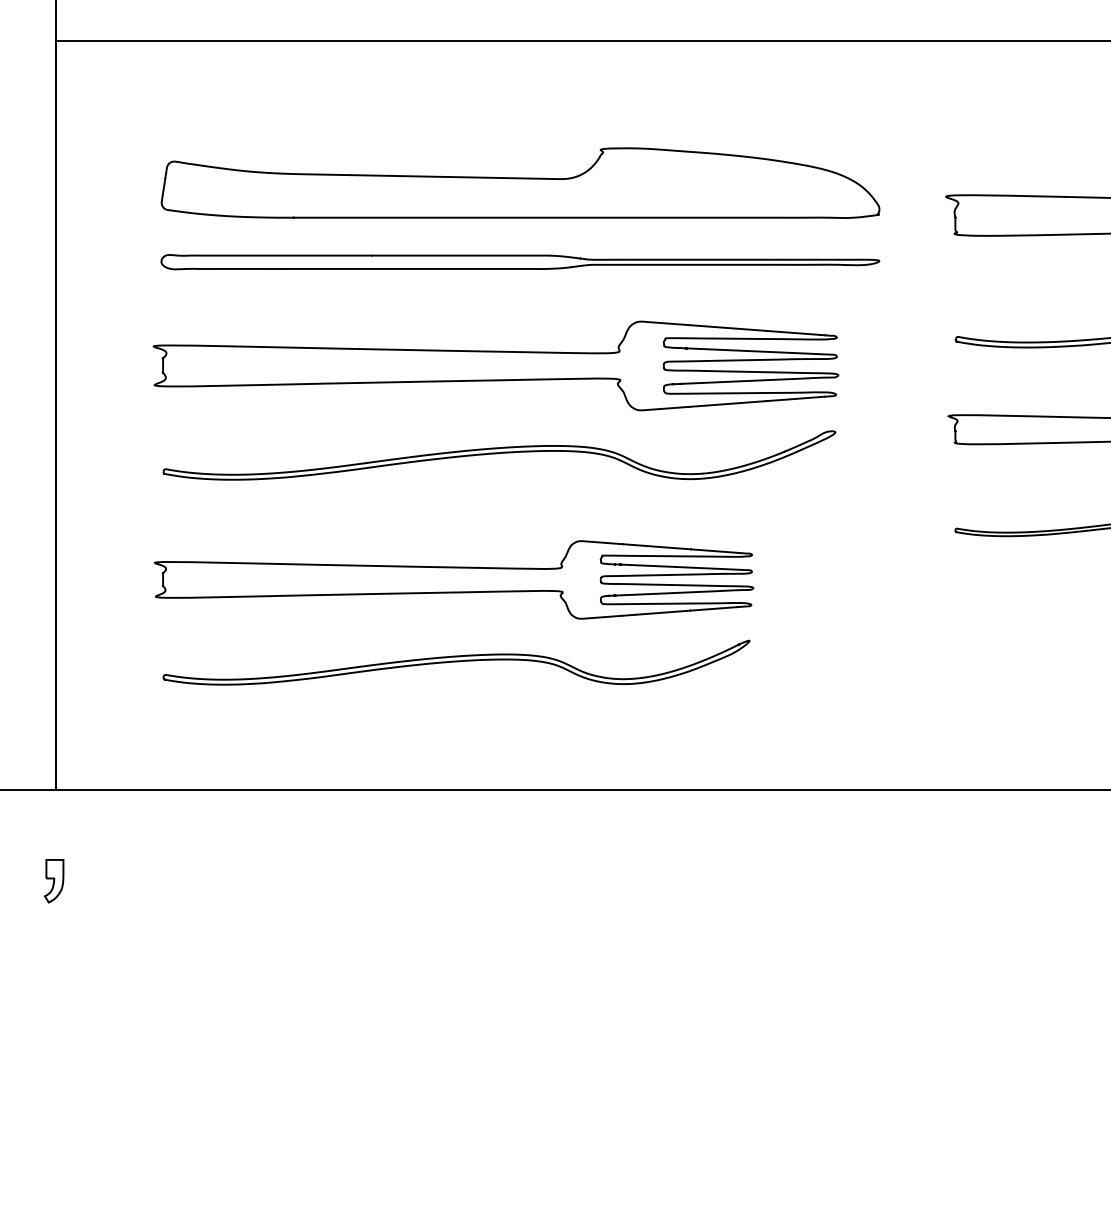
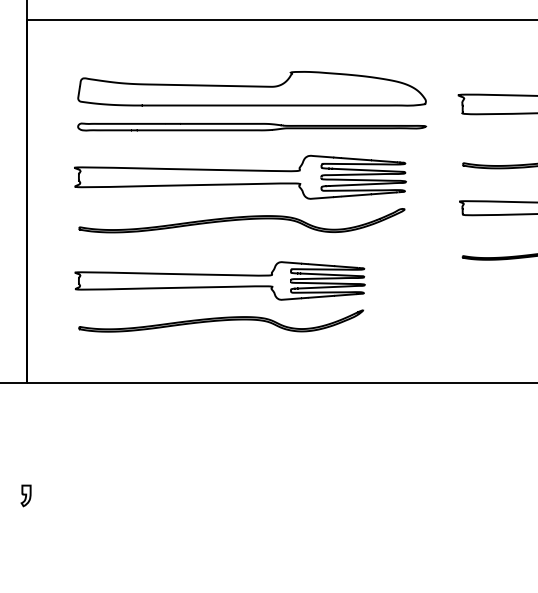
part: (52, 880) -> (25, 495), moved

